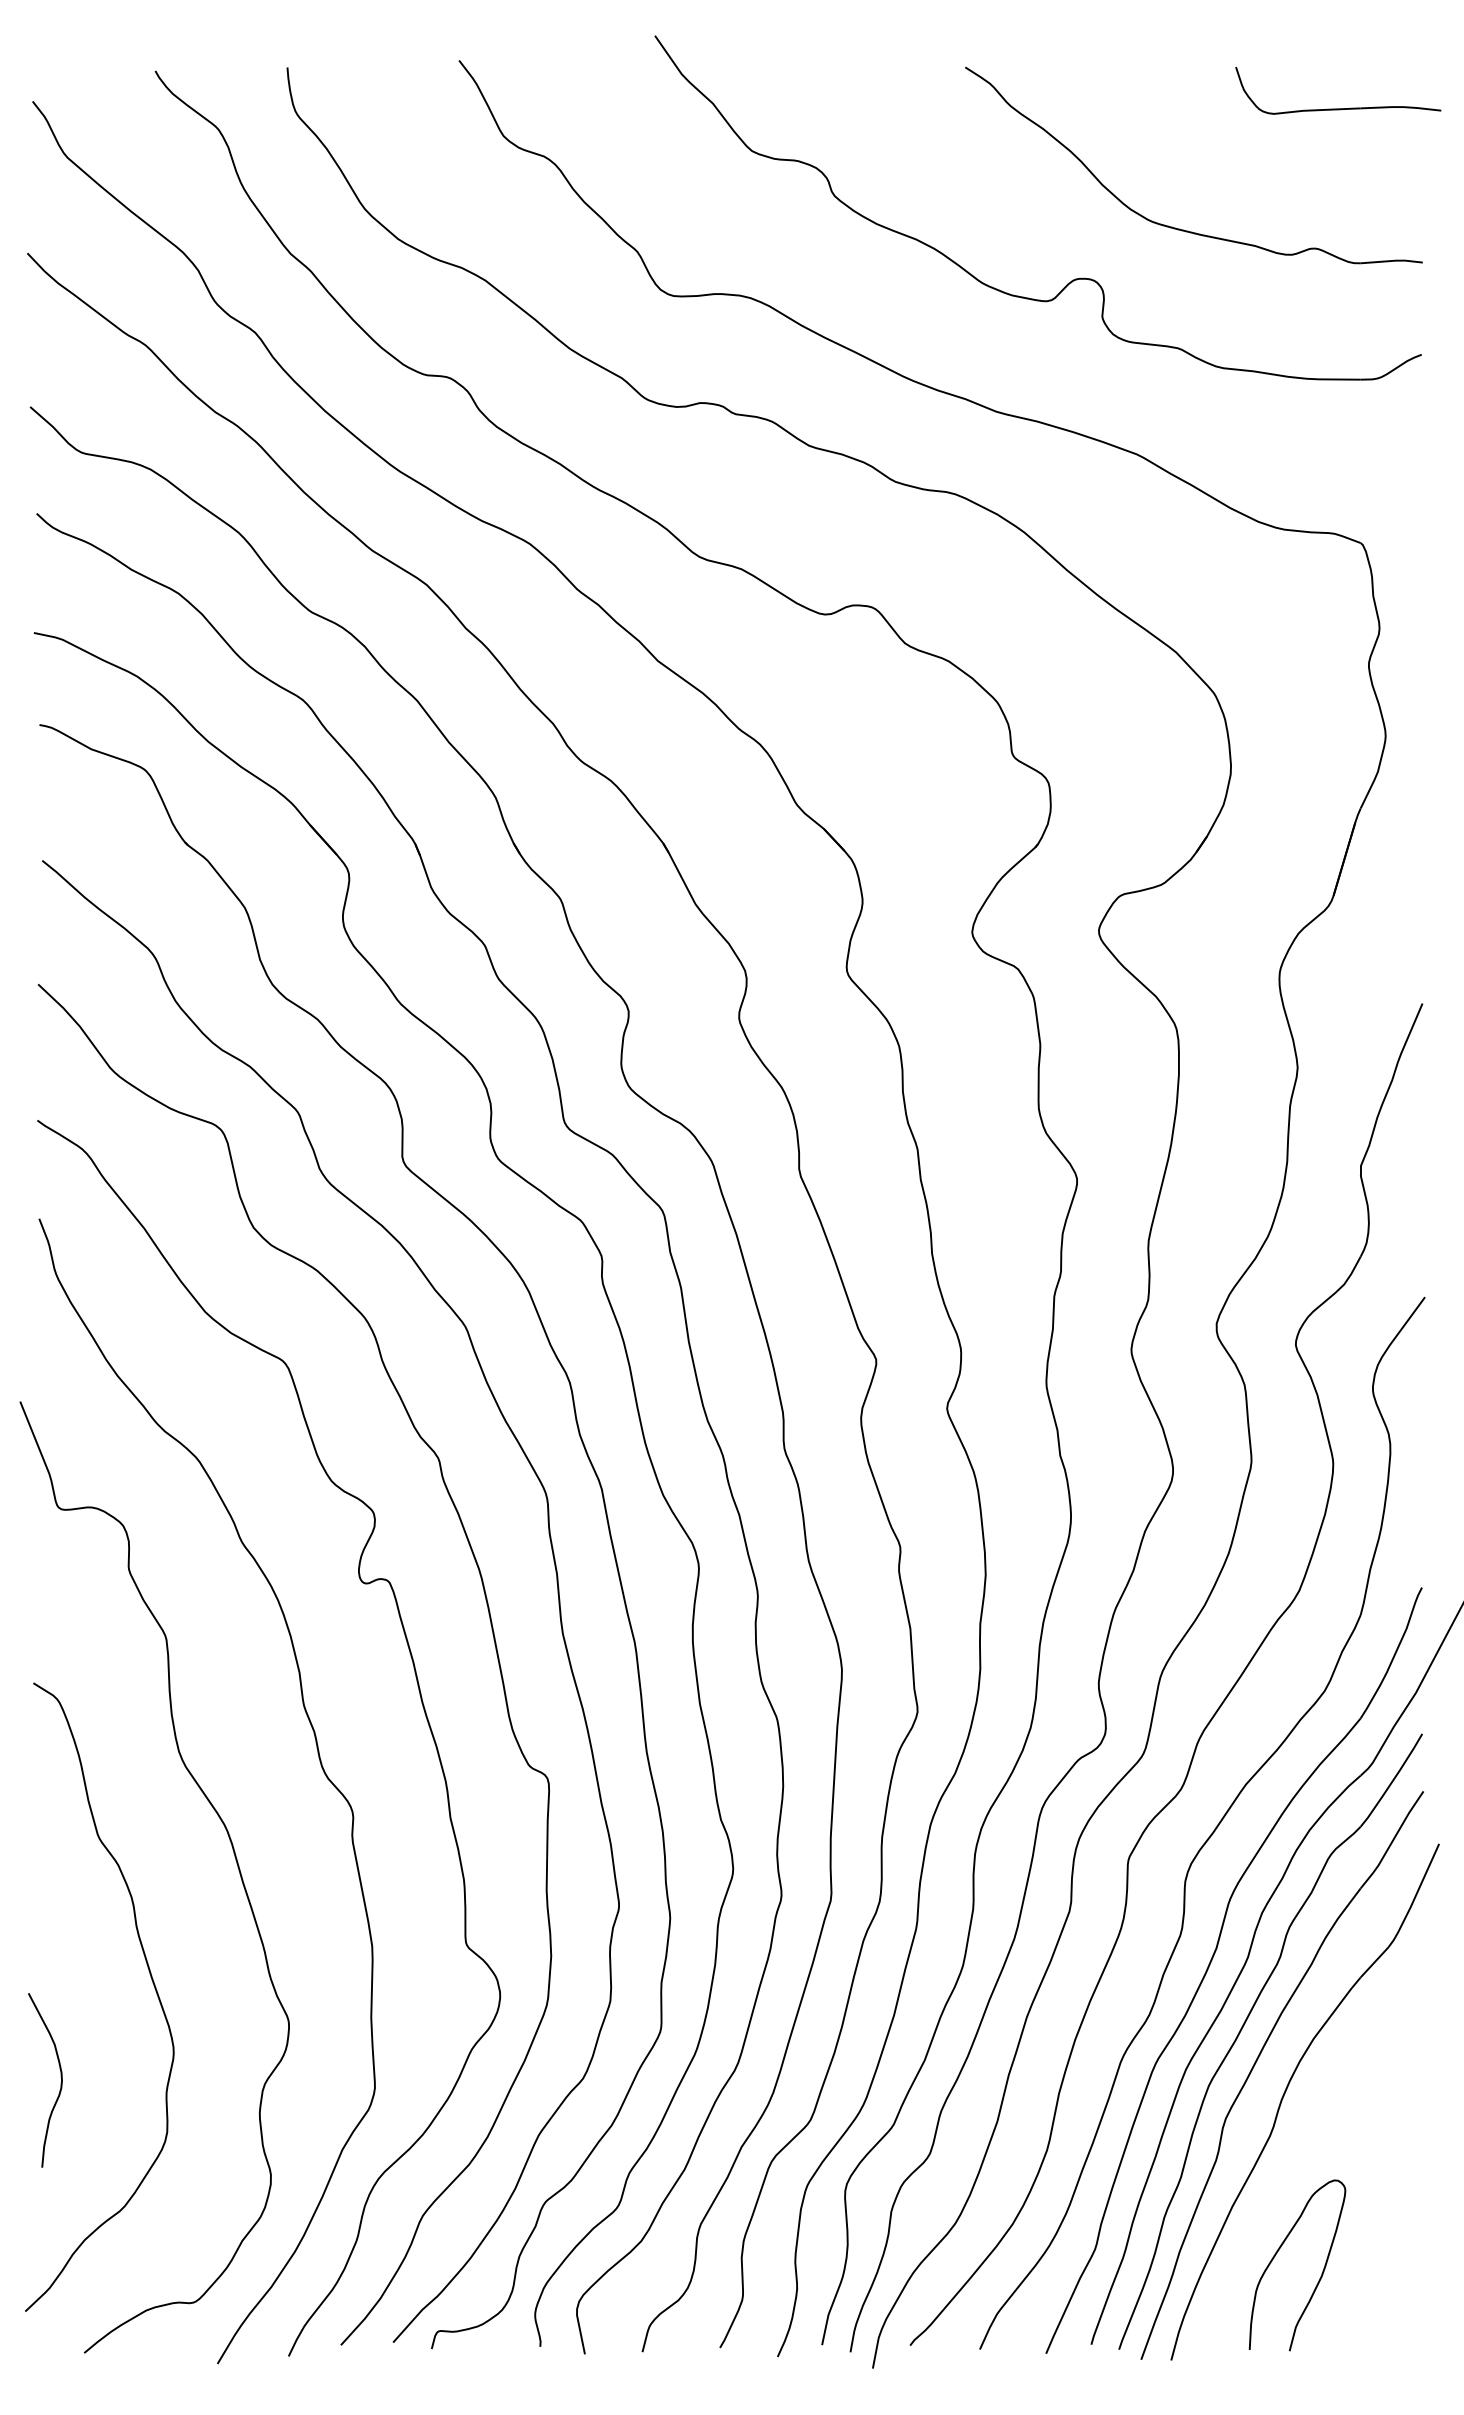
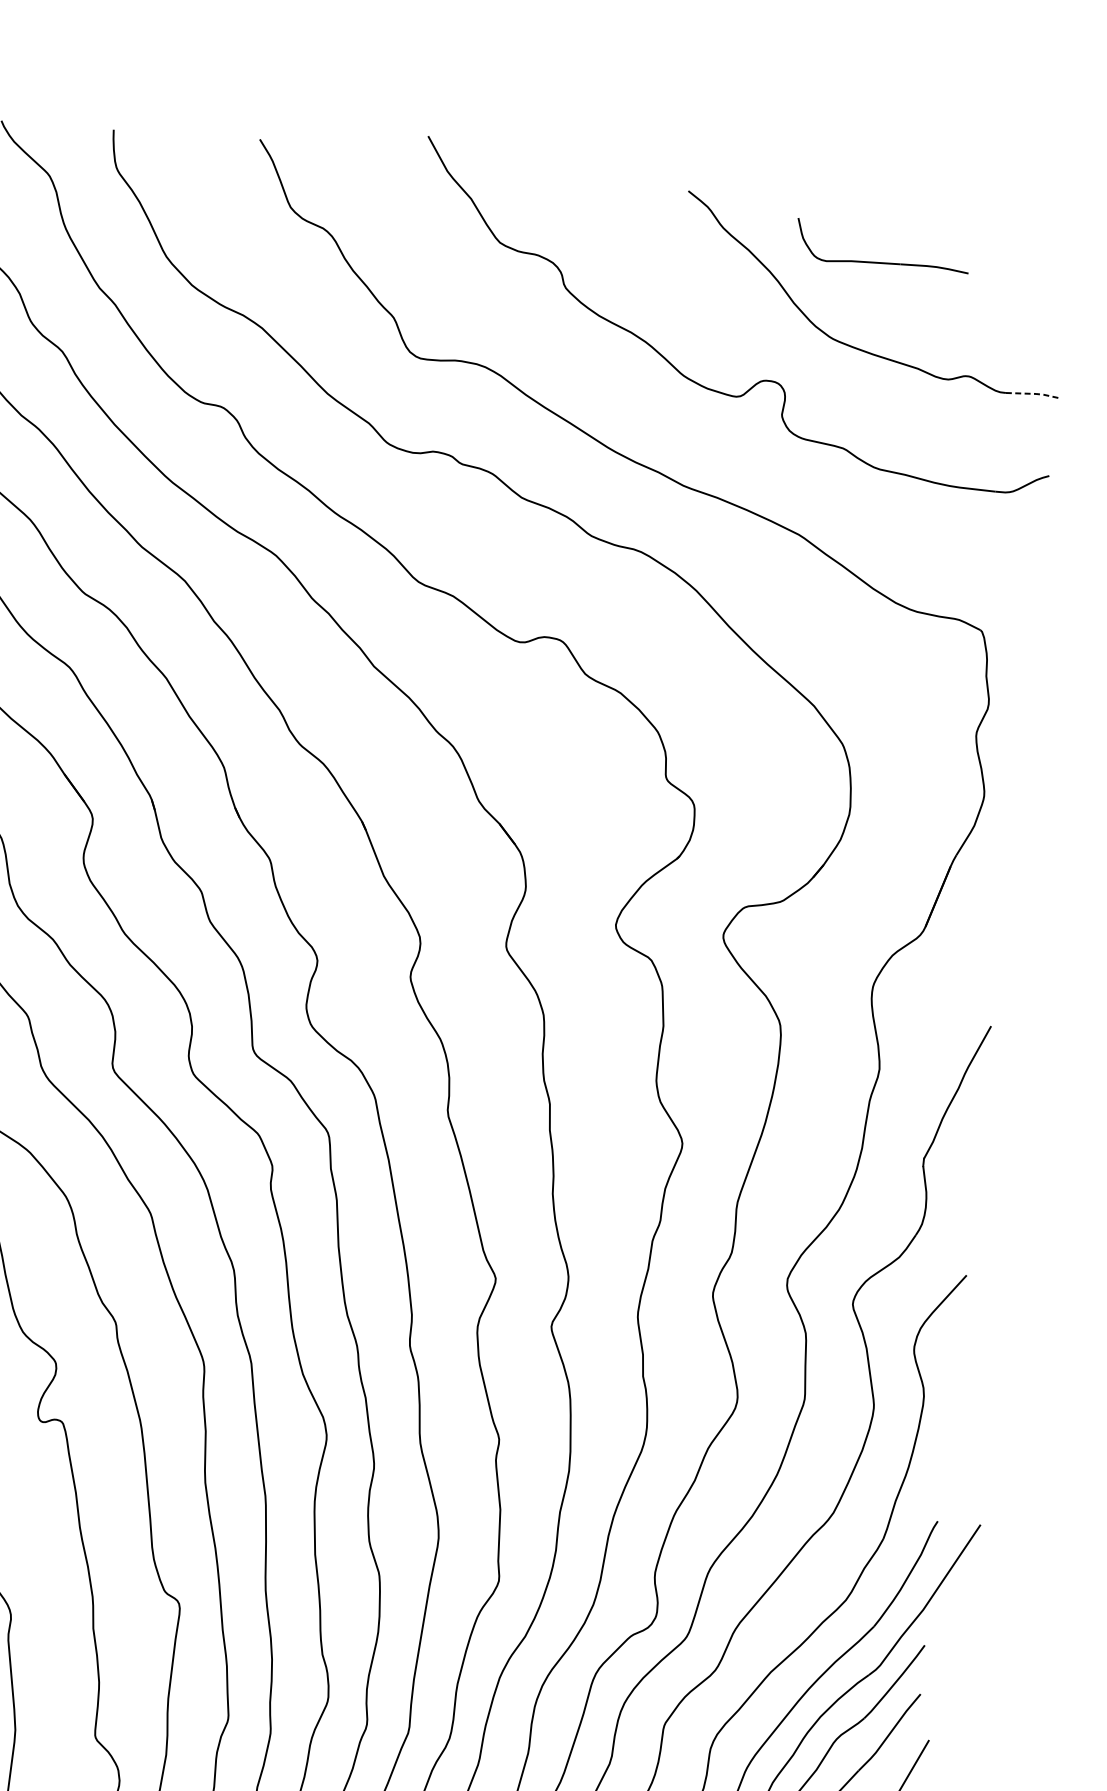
part: (1338, 108) -> (881, 262), moved
line: (1393, 260) -> (1033, 393), solid -> dashed

